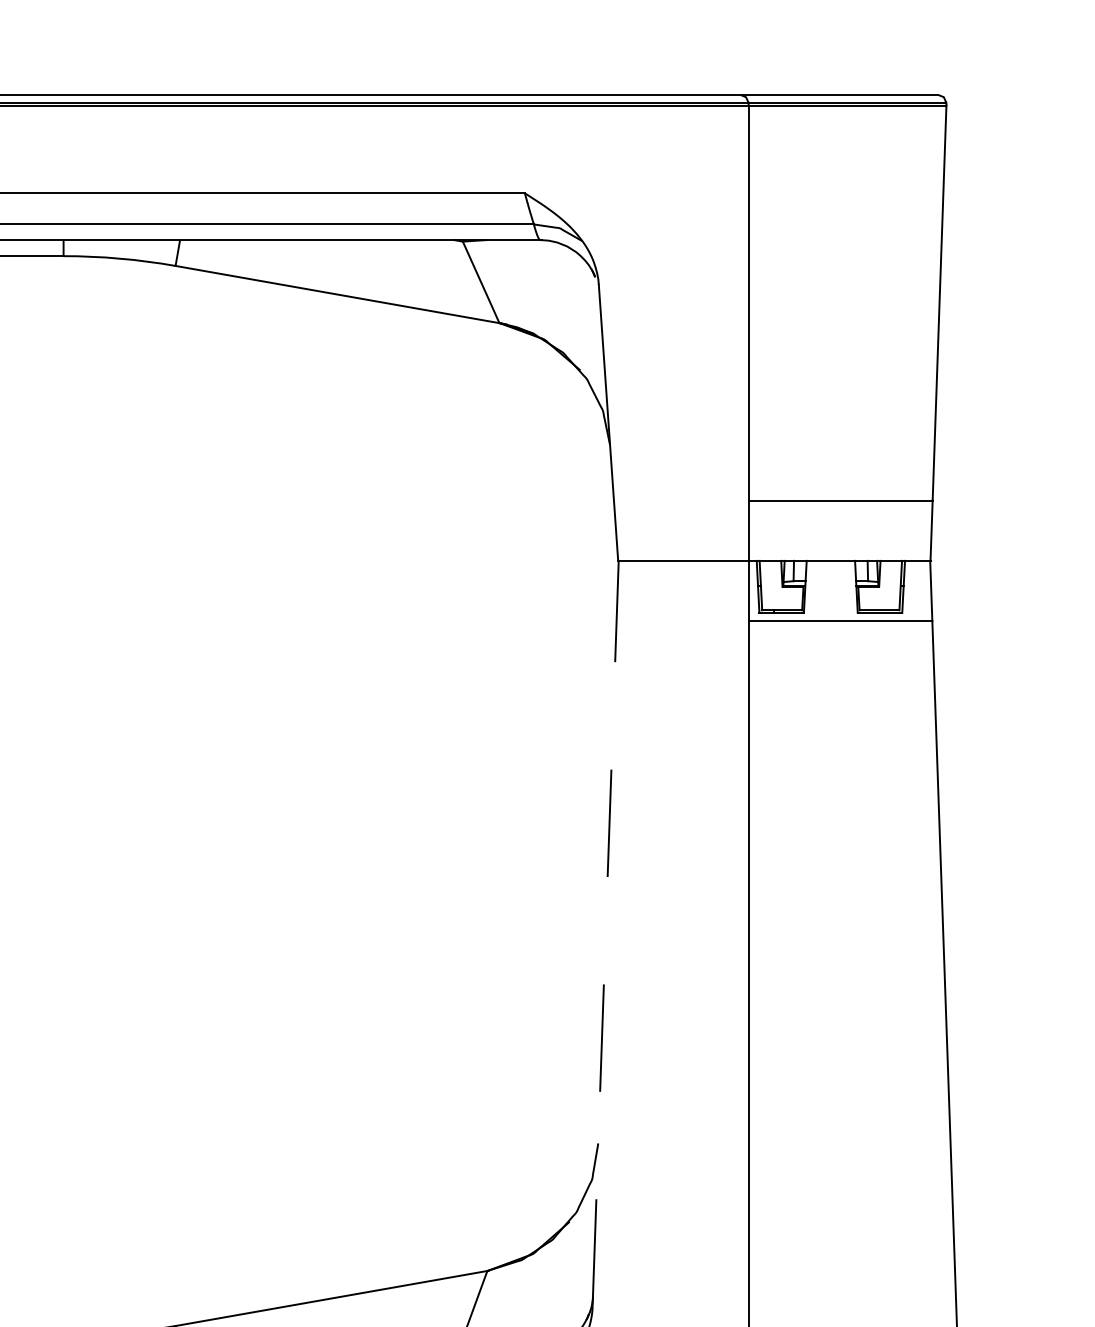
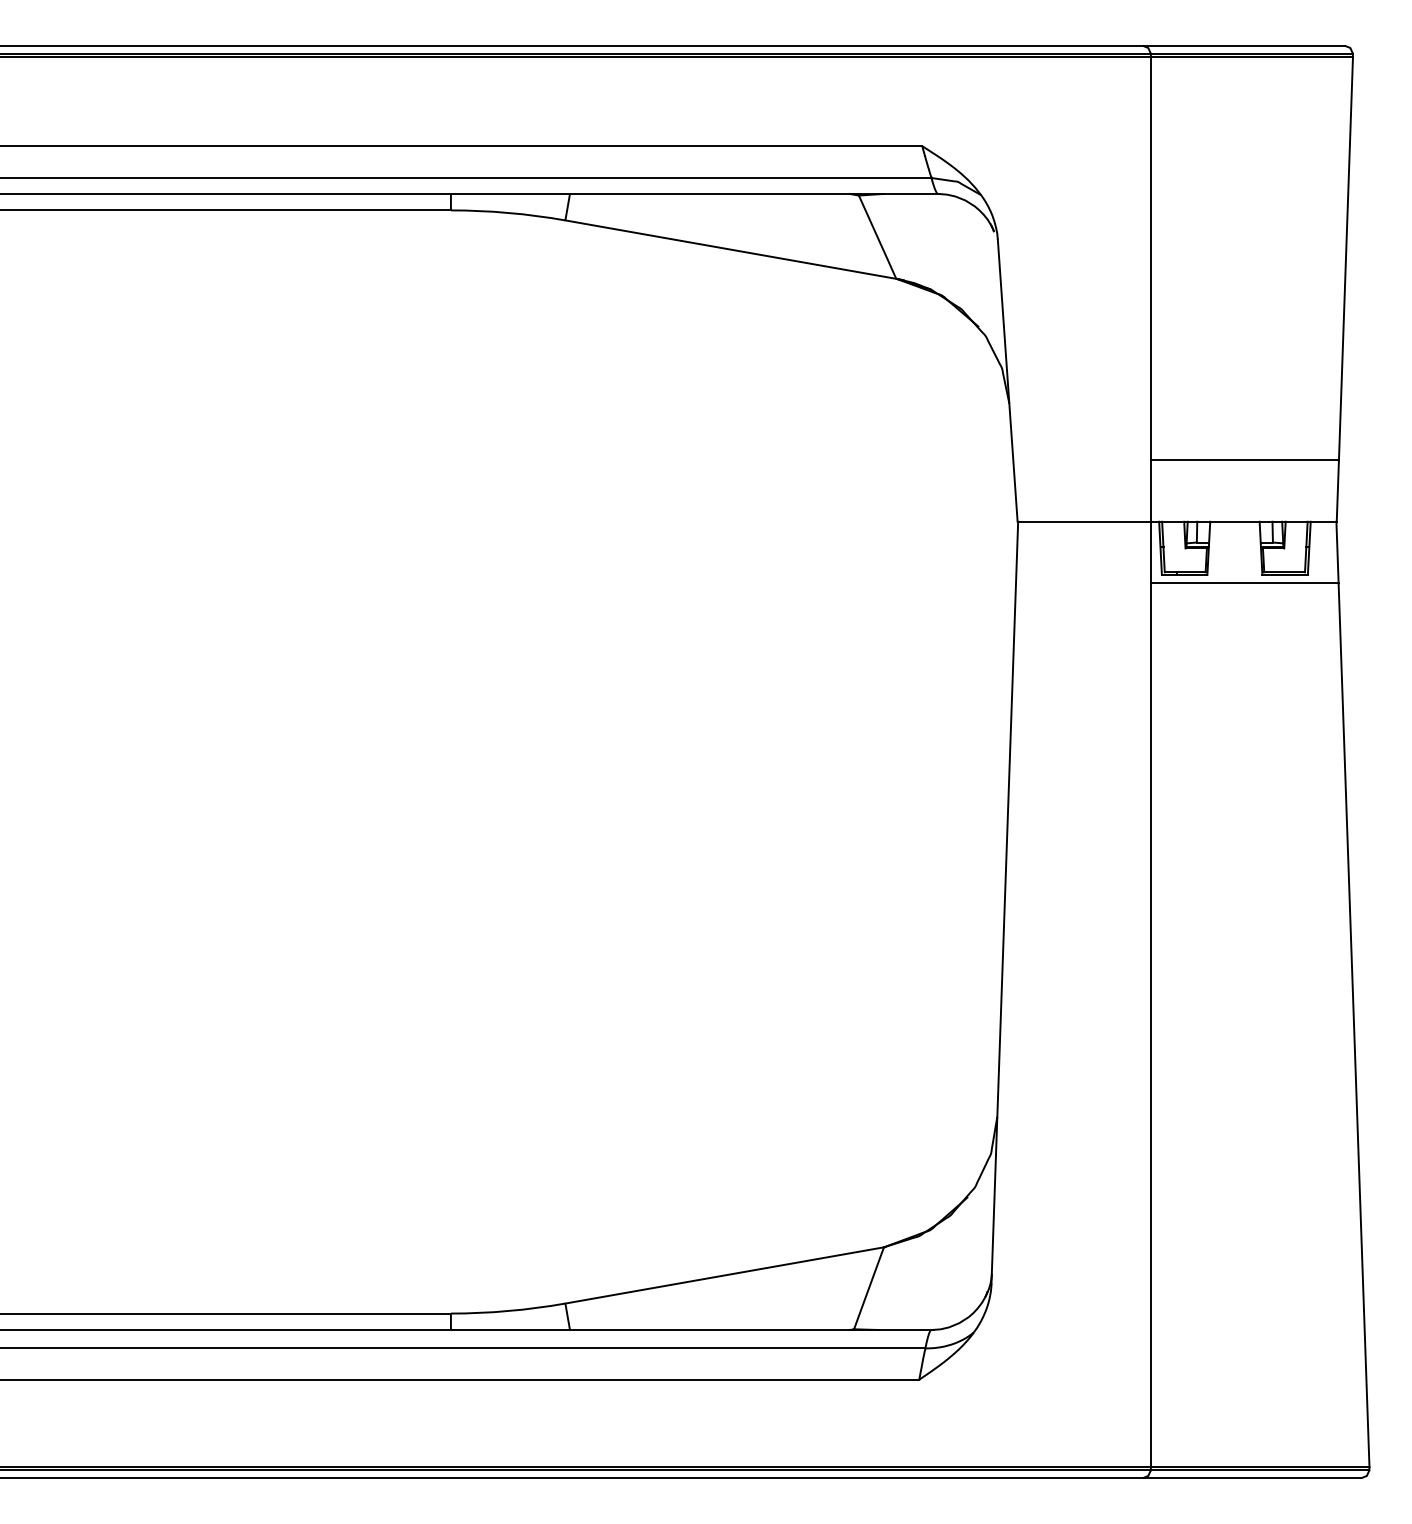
line: (605, 933) -> (1004, 902), dashed -> solid

